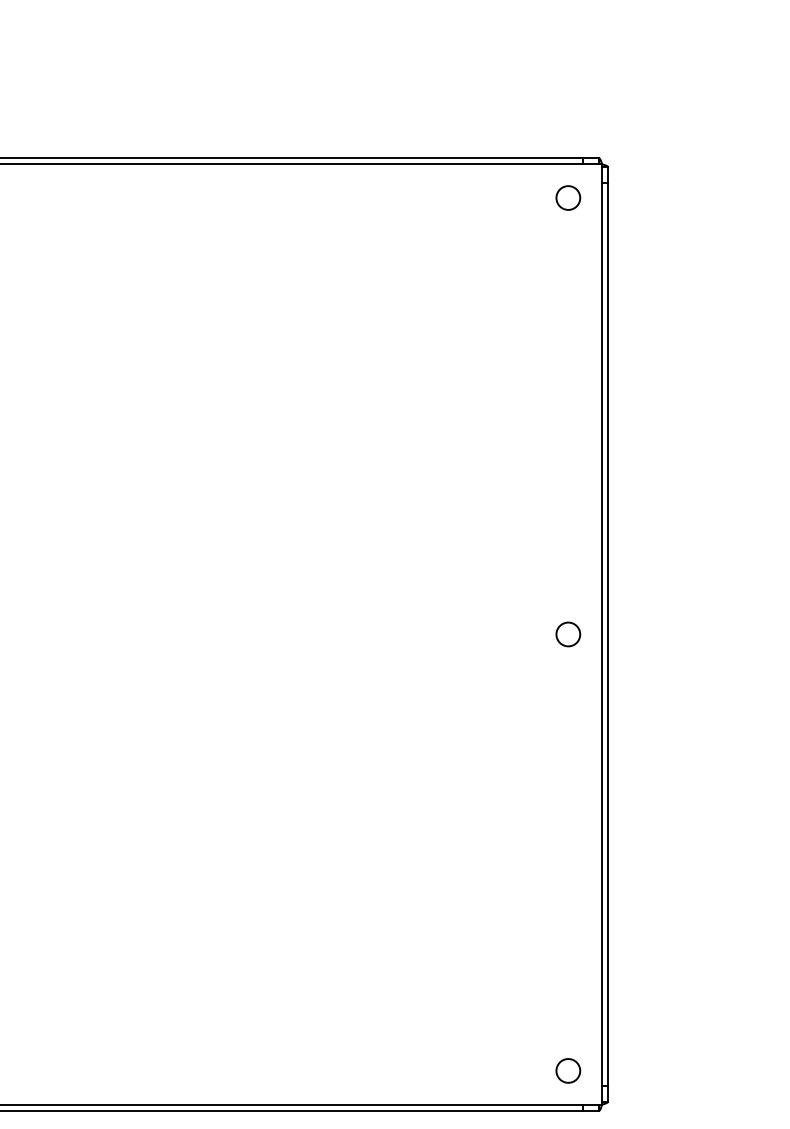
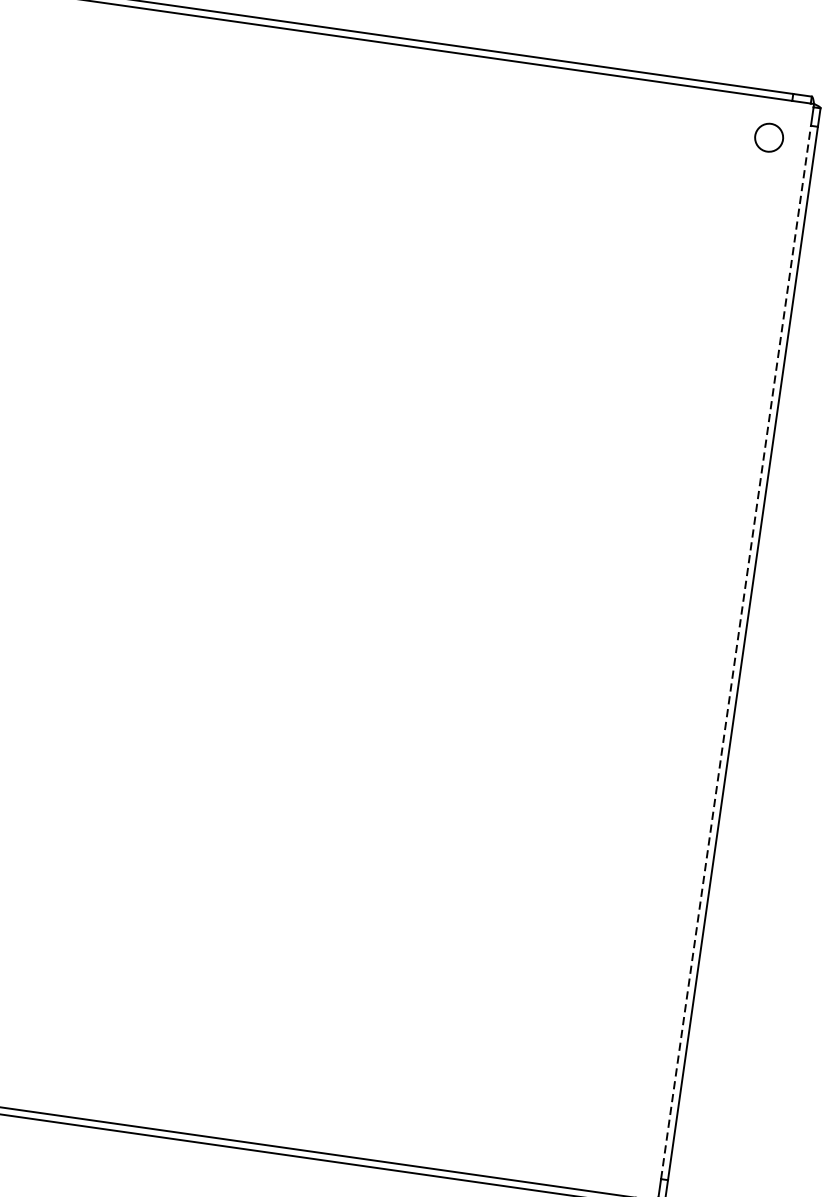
circle: (568, 634) -> (696, 646), removed
line: (602, 634) -> (736, 652), solid -> dashed
circle: (568, 1070) -> (624, 1155), removed

